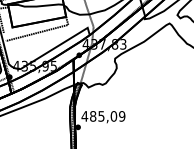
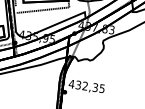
text: (107, 116) -> (90, 86), 485,09 -> 432,35

